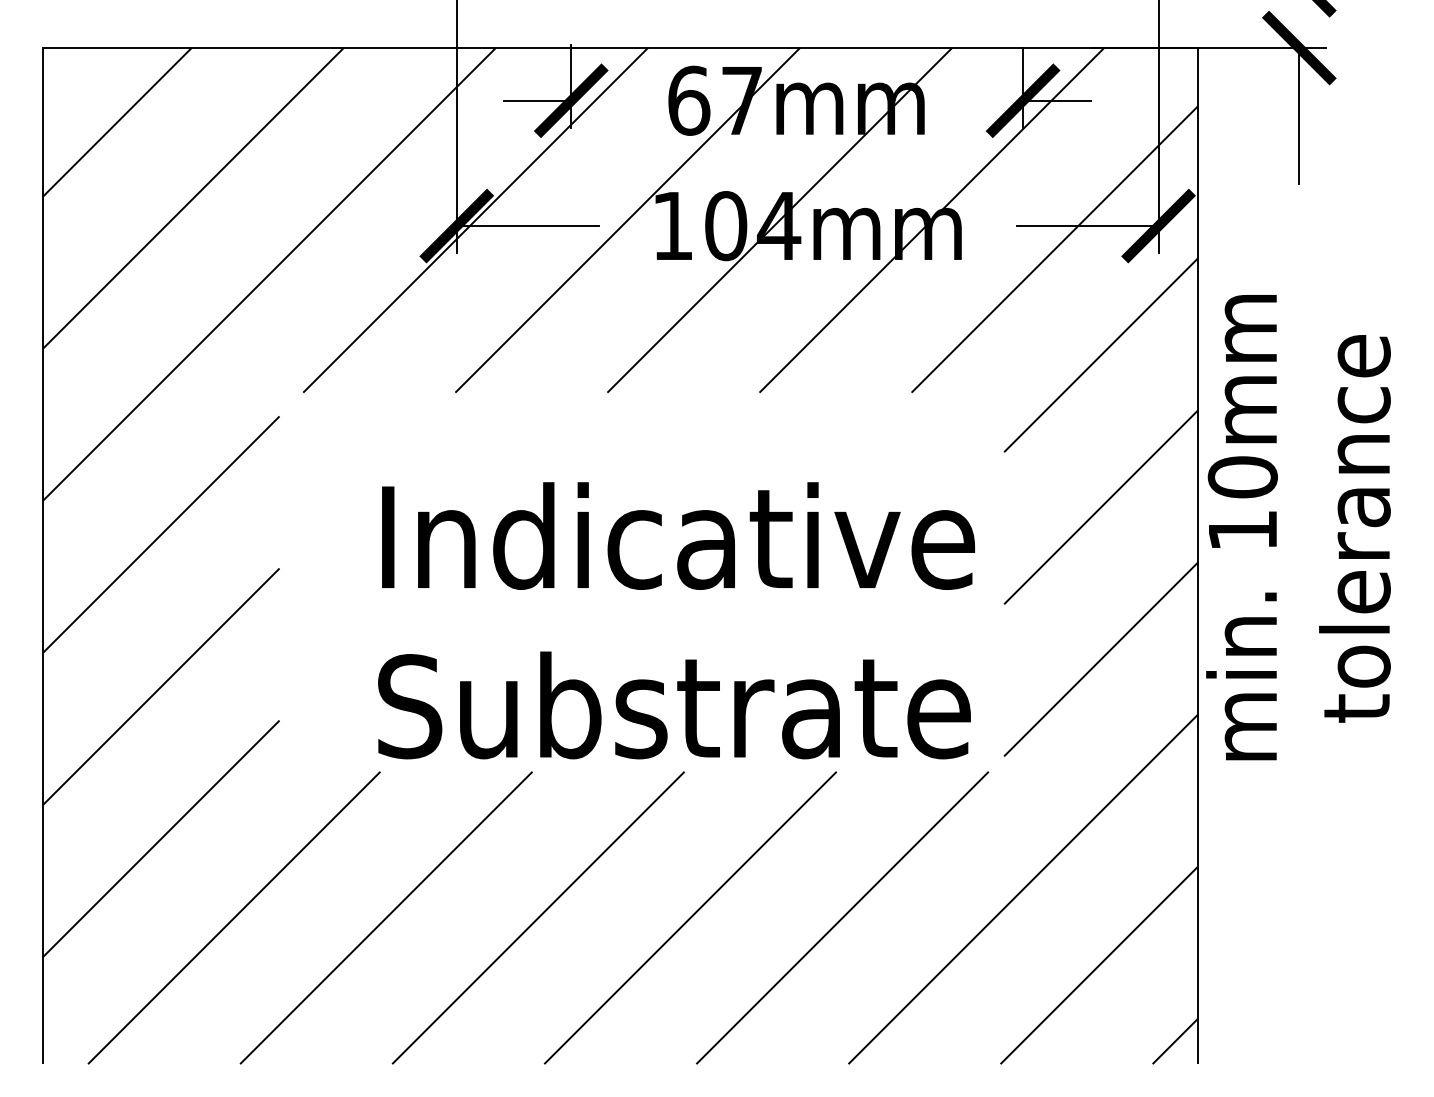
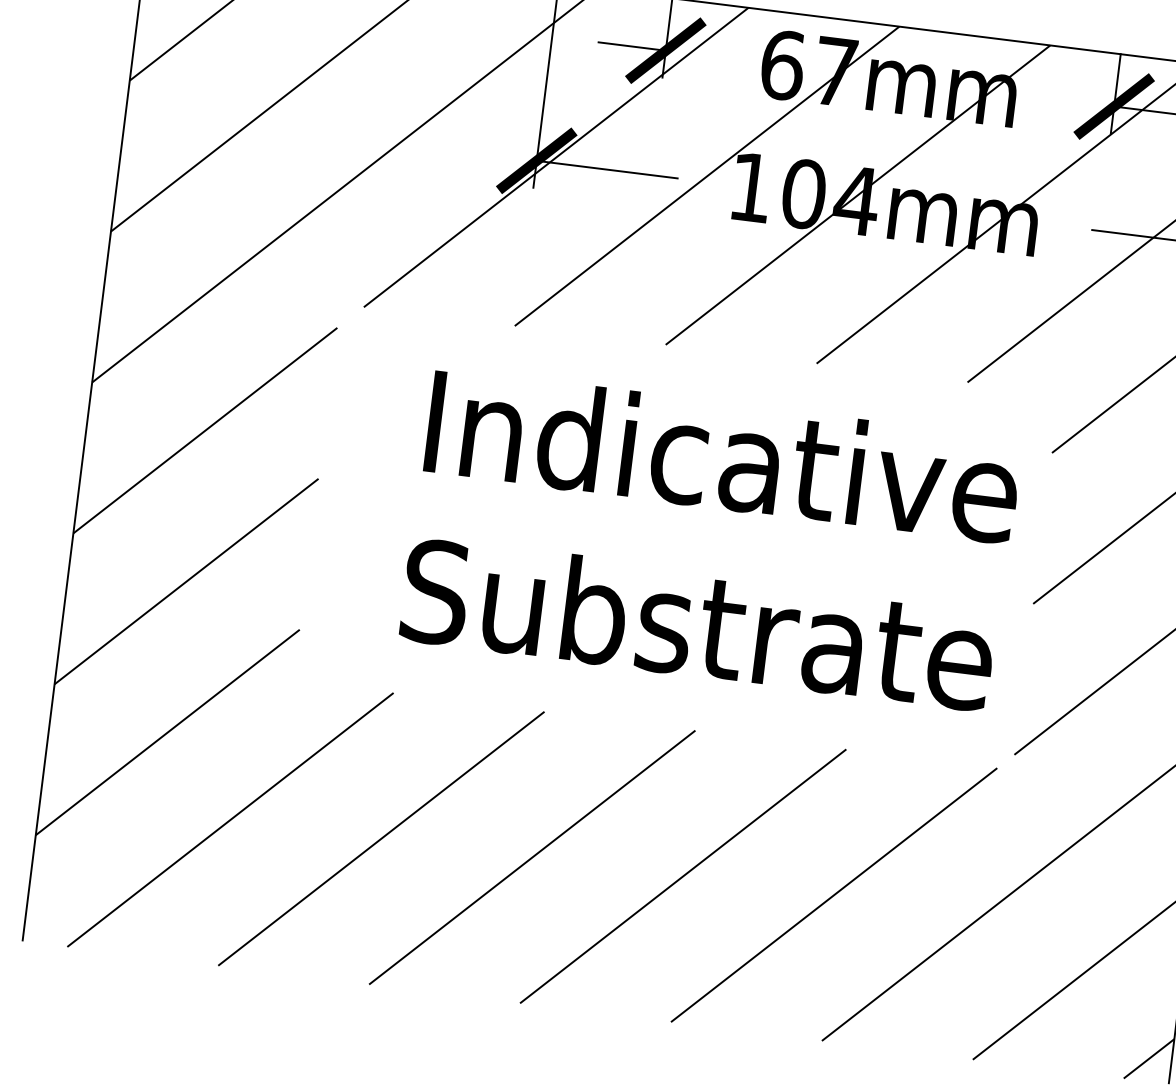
text: (676, 620) -> (710, 539), moved

